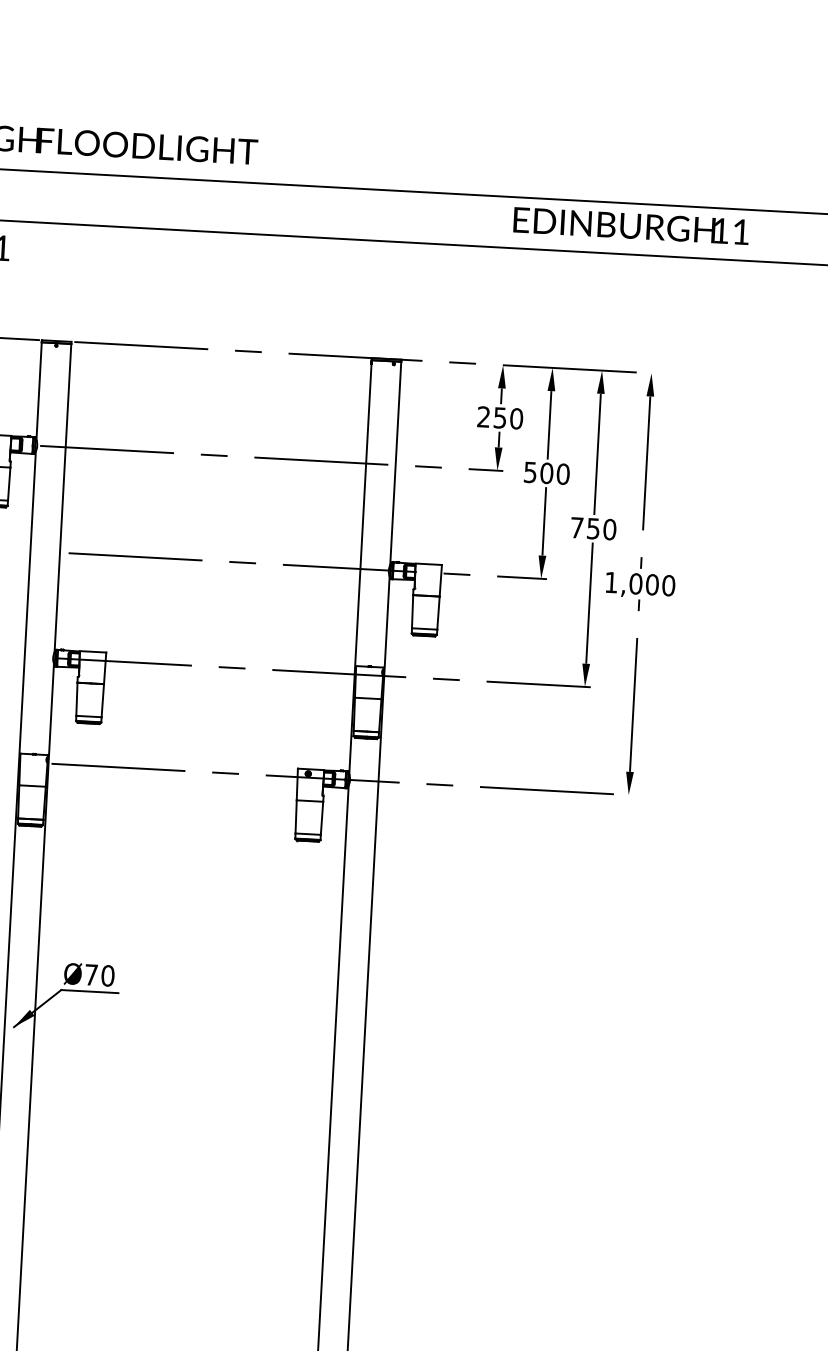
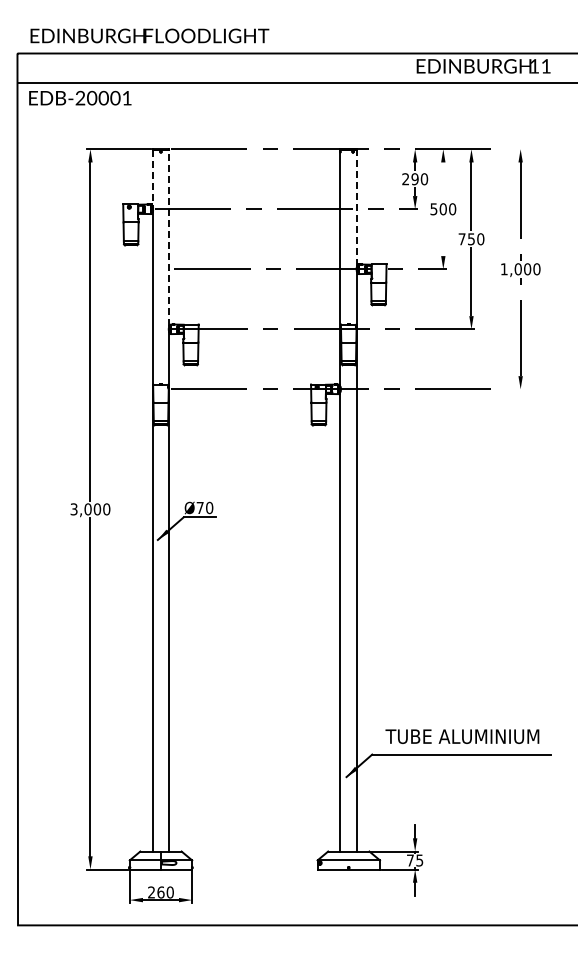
line: (38, 391) -> (152, 178), solid -> dashed
text: (499, 416) -> (414, 178), 250 -> 290
line: (549, 424) -> (443, 181), removed
line: (396, 463) -> (357, 208), solid -> dashed
line: (63, 498) -> (169, 238), solid -> dashed
line: (544, 521) -> (443, 236), removed
part: (639, 584) -> (520, 269), moved

